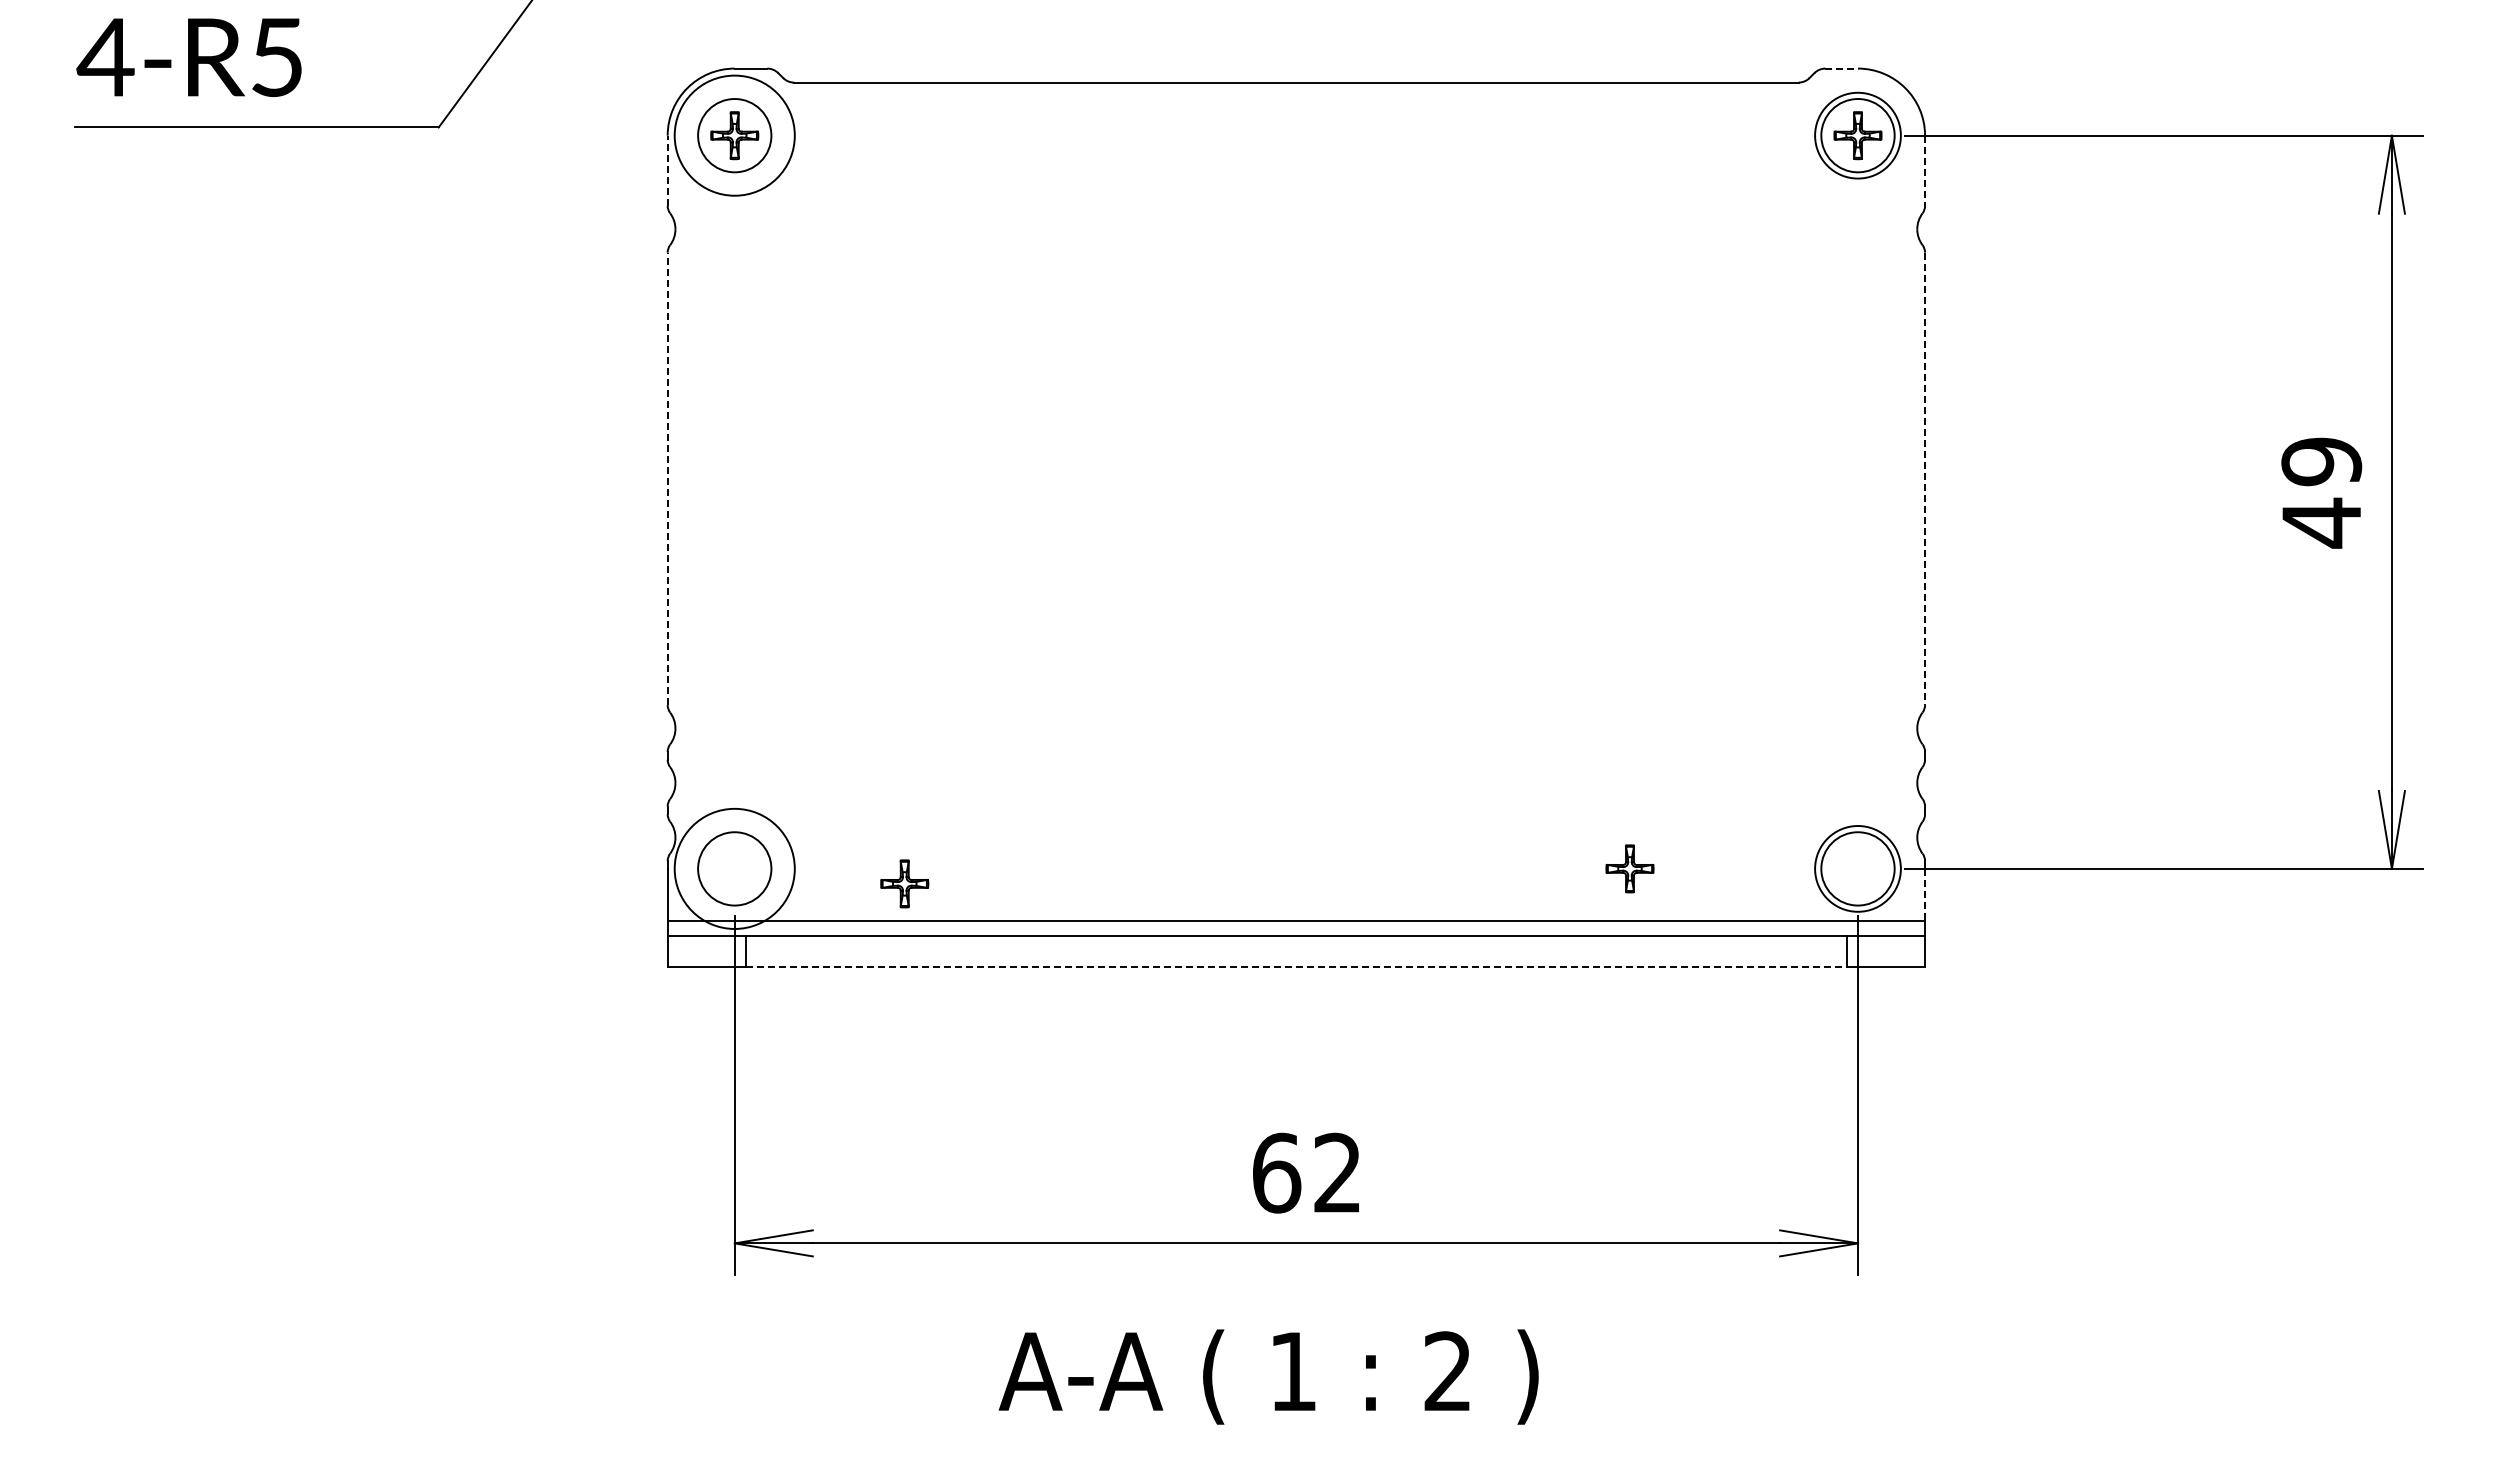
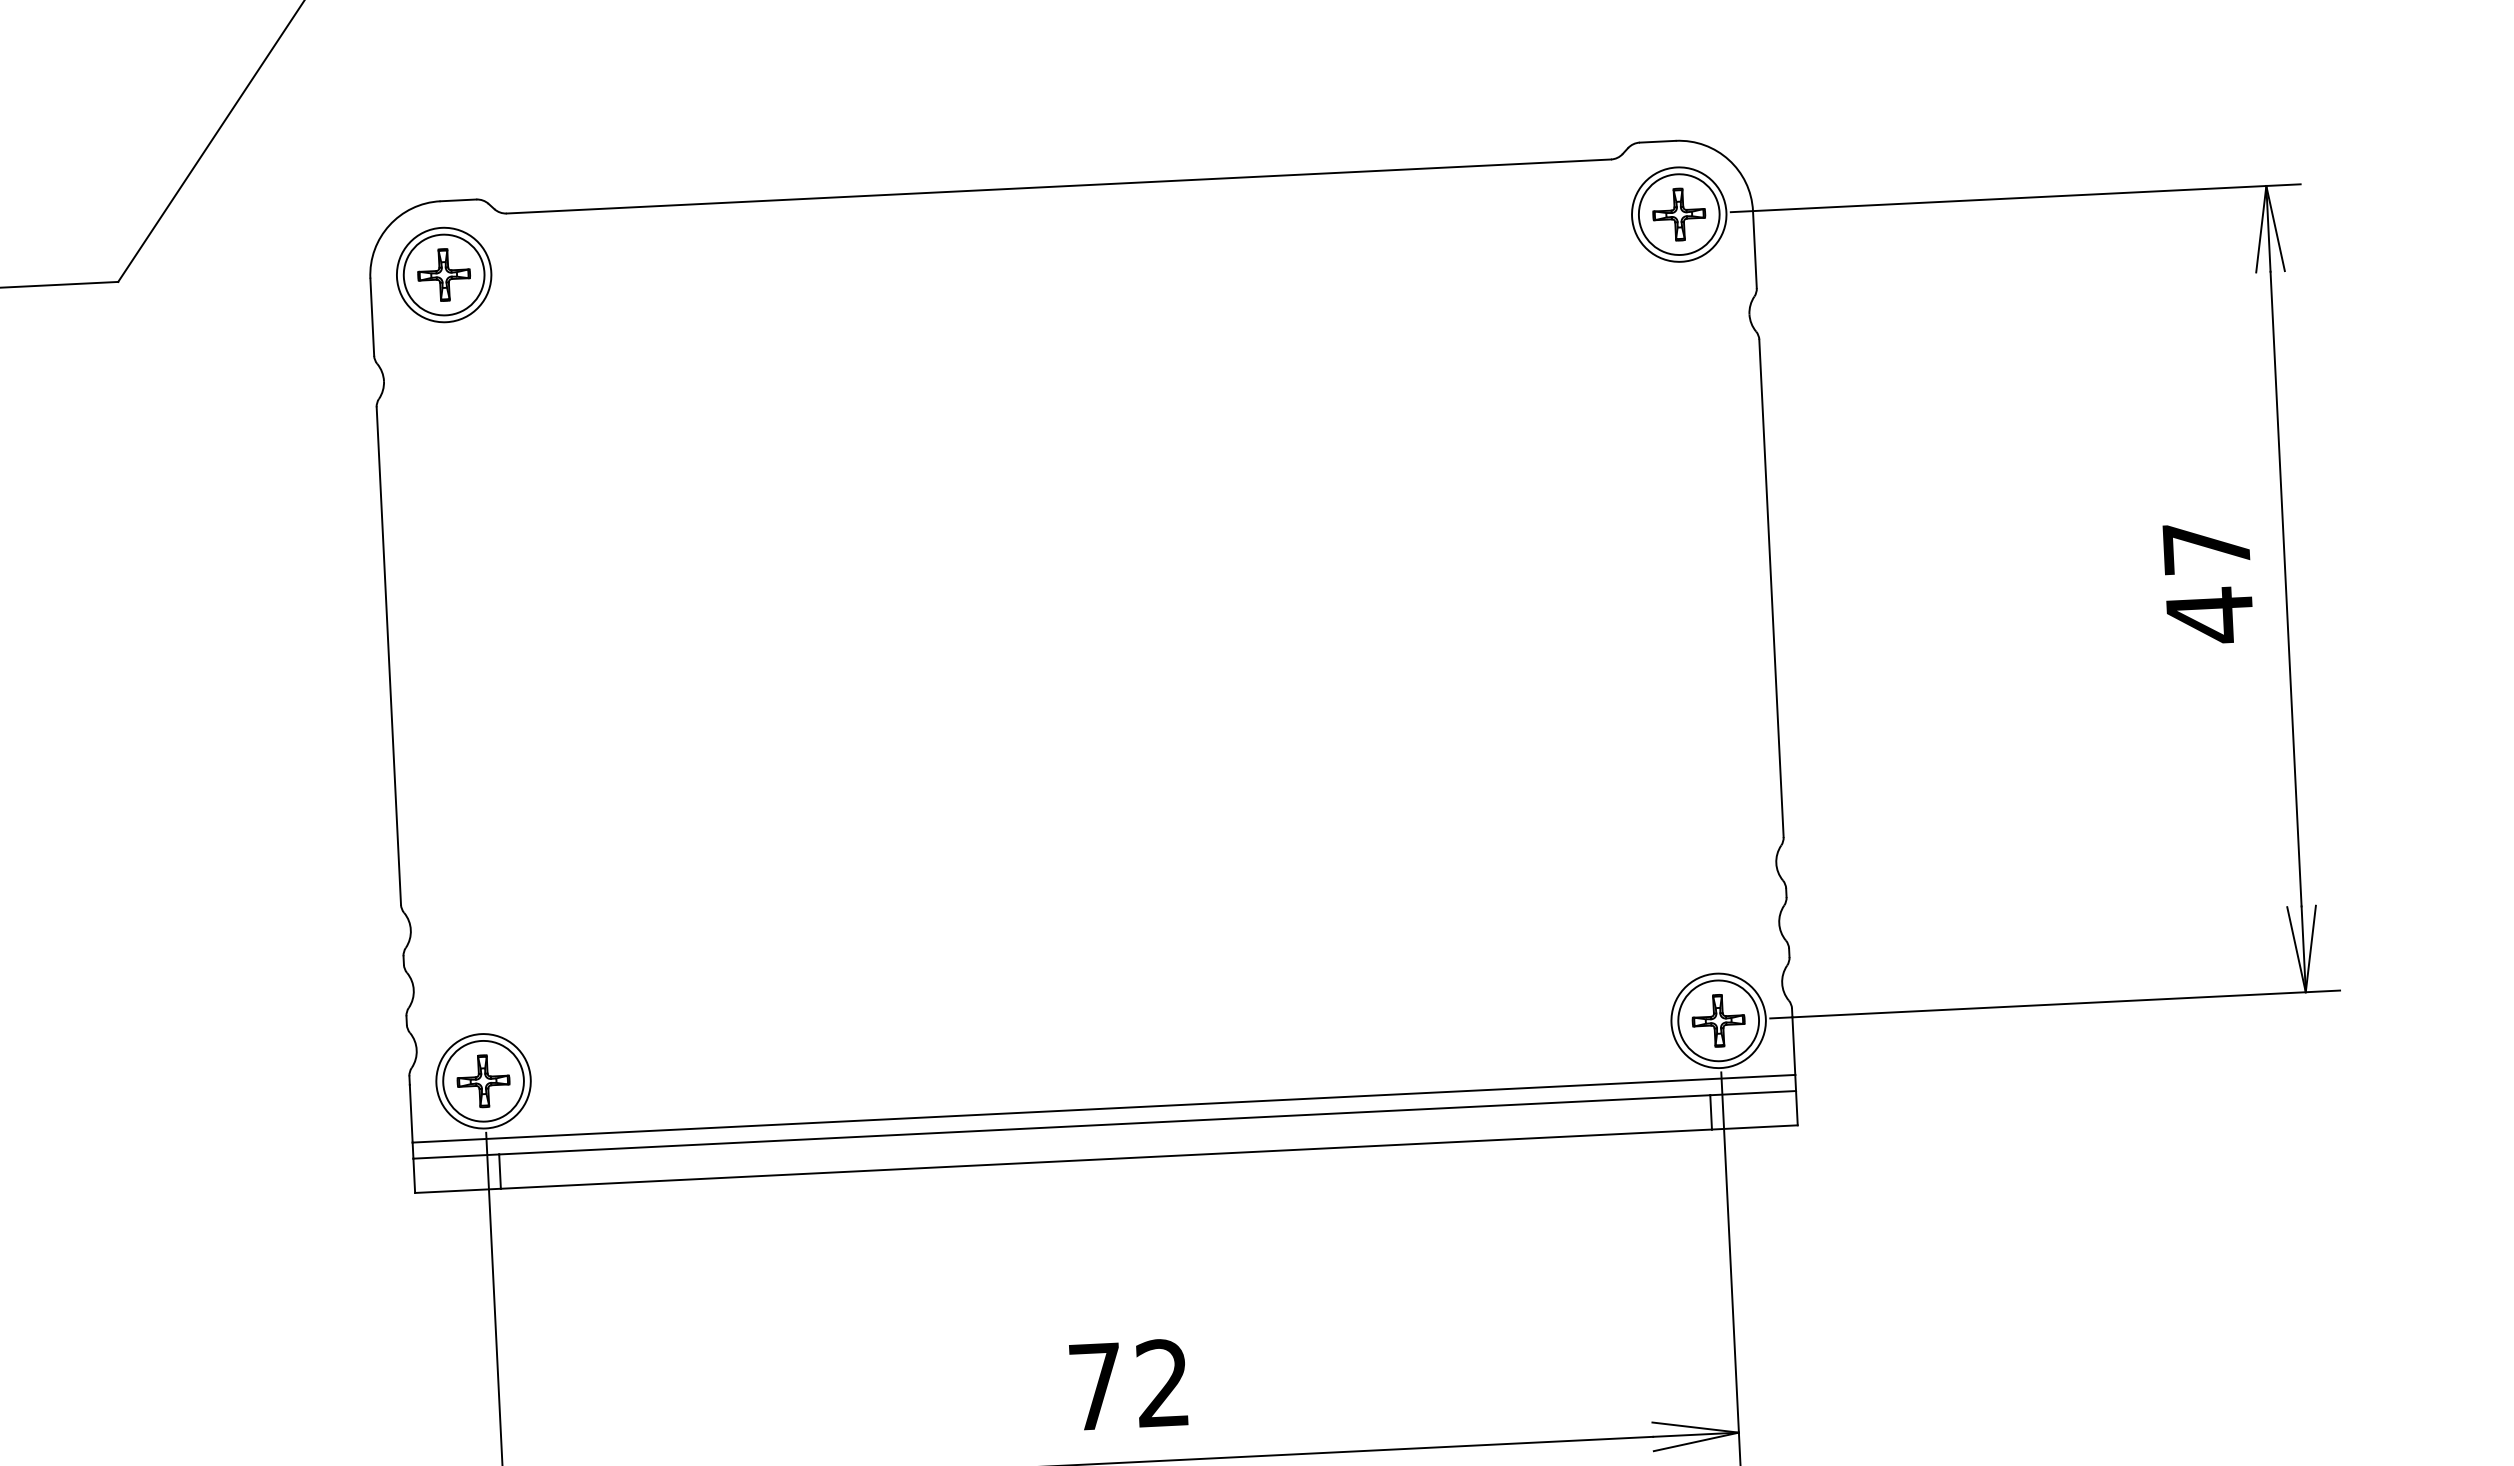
line: (1842, 68) -> (1658, 141), dashed -> solid
circle: (734, 135) -> (443, 274), size x0.71
line: (667, 170) -> (372, 316), dashed -> solid
line: (1925, 171) -> (1755, 250), dashed -> solid
text: (2321, 461) -> (2206, 547), 49 -> 47
line: (667, 478) -> (388, 655), dashed -> solid
line: (1925, 479) -> (1771, 589), dashed -> solid
circle: (734, 868) -> (483, 1080), size x0.71
part: (1629, 868) -> (1718, 1020), moved
part: (904, 883) -> (483, 1080), moved
line: (1925, 895) -> (1794, 1046), dashed -> solid
line: (1296, 967) -> (1106, 1159), dashed -> solid
text: (1277, 1172) -> (1096, 1385), 62 -> 72

